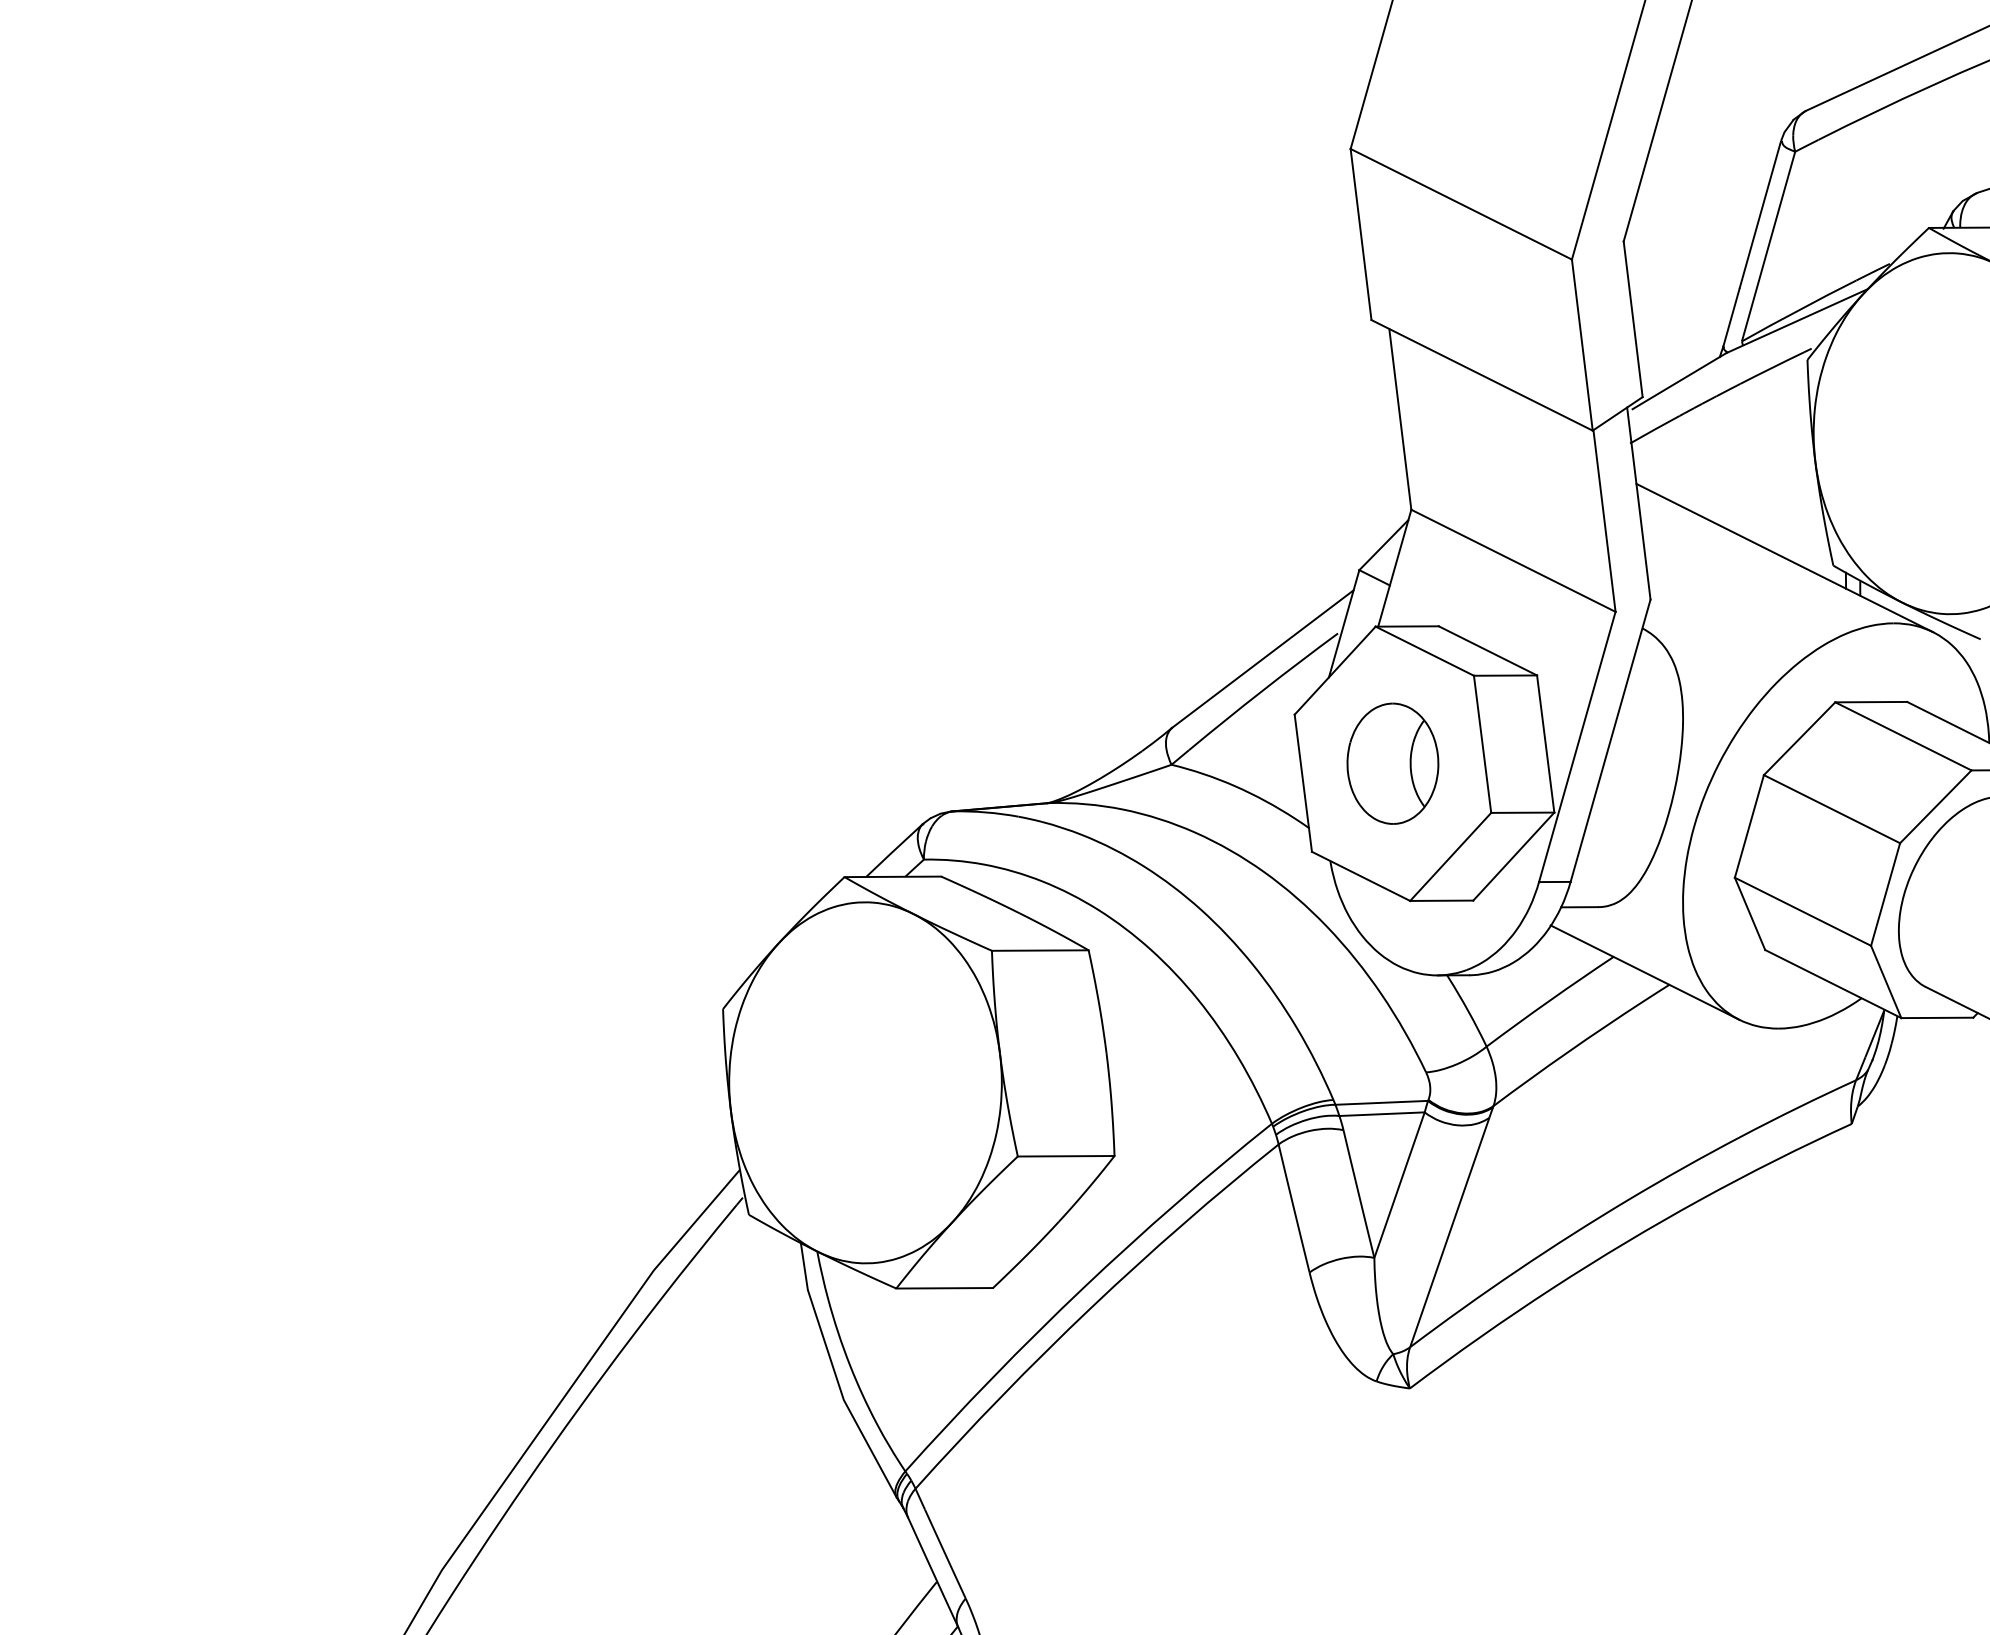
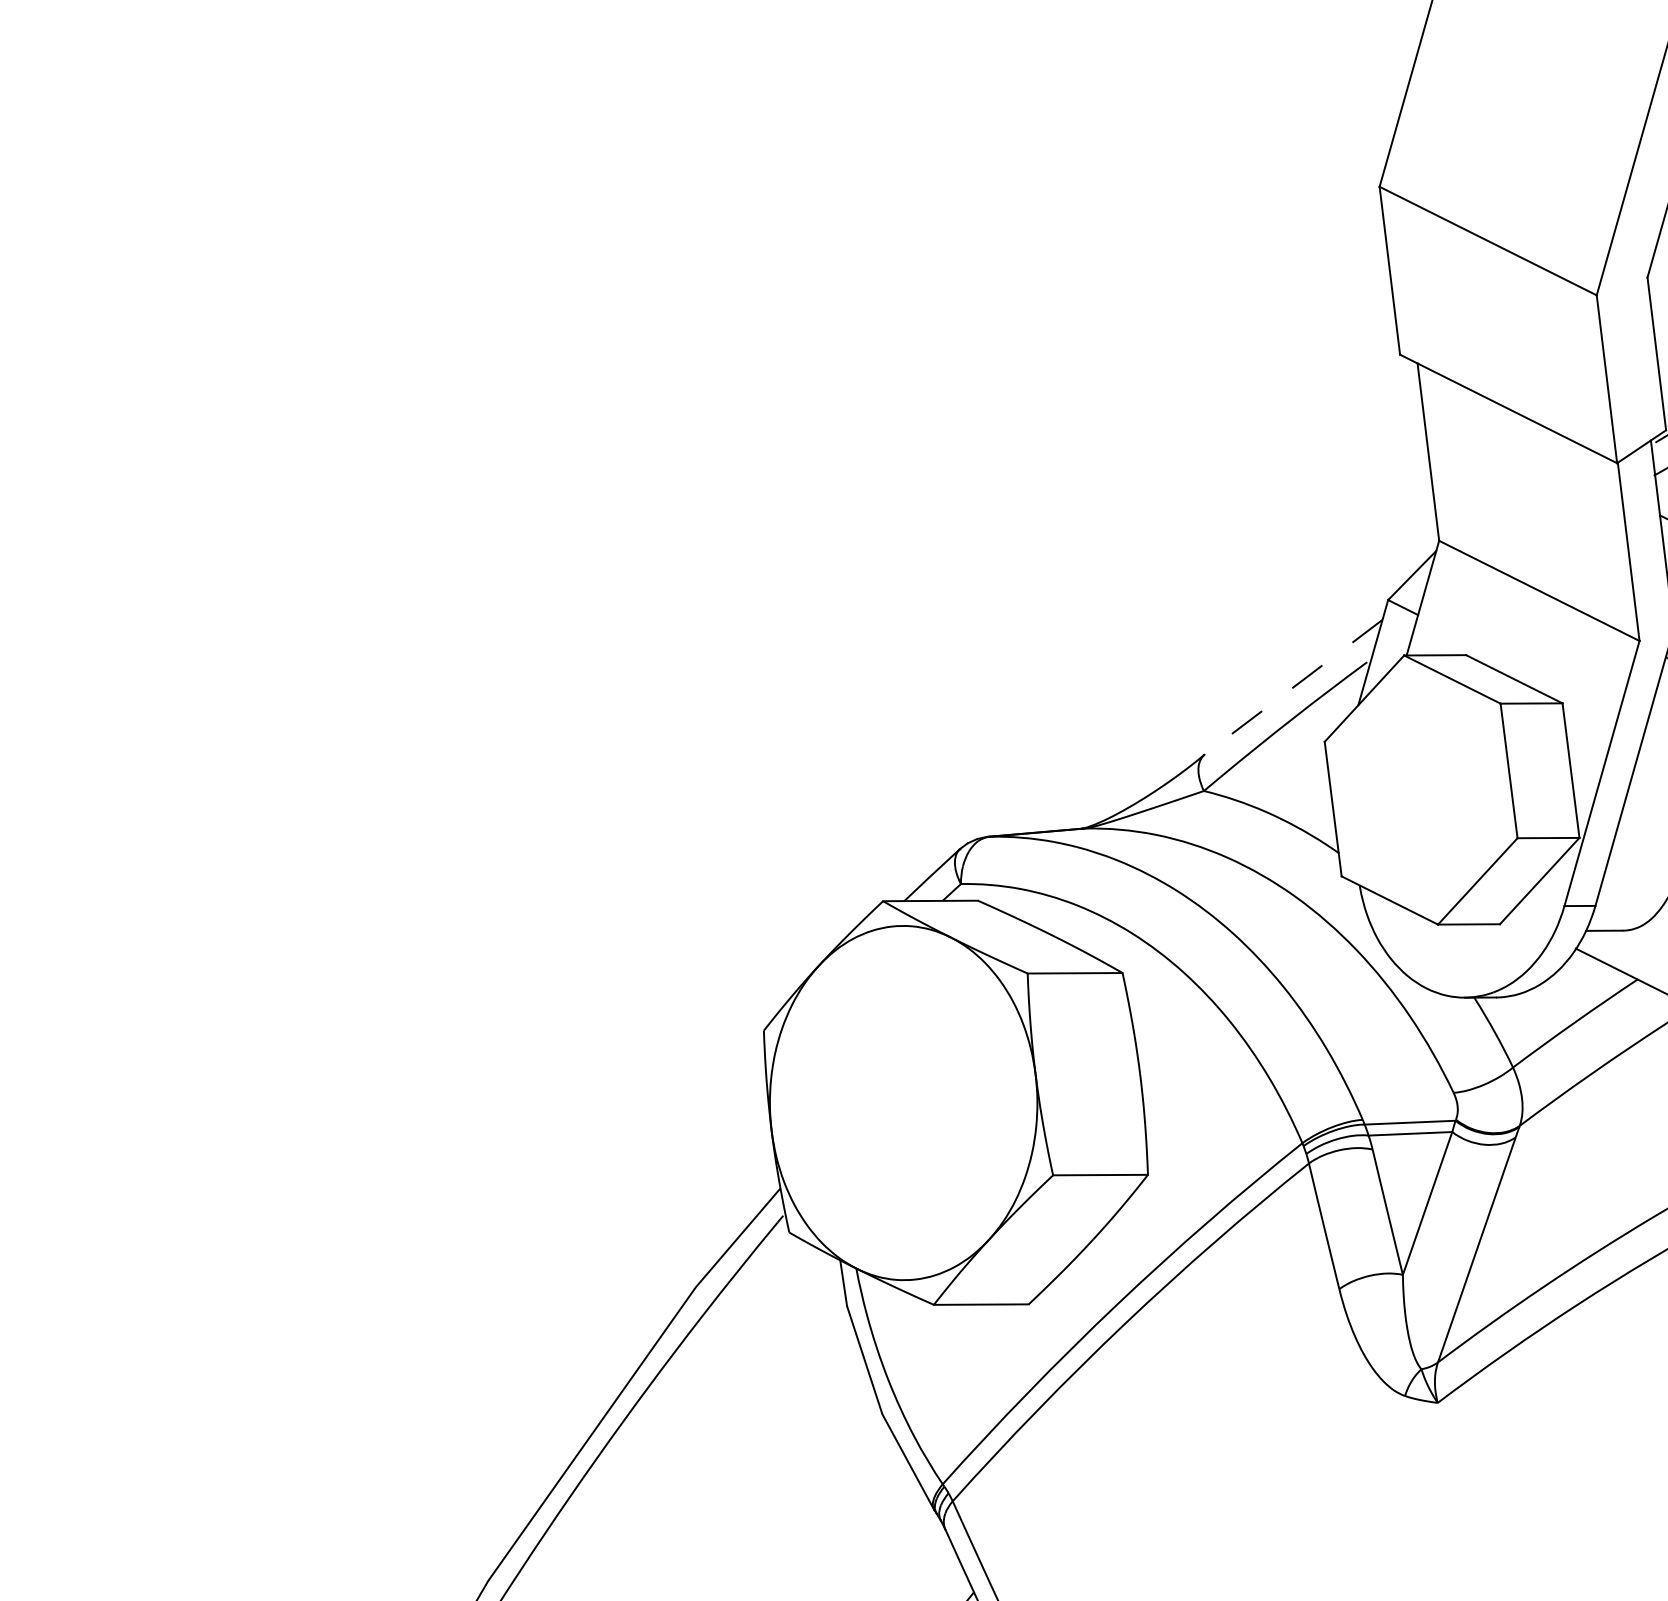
line: (1262, 659) -> (1293, 687), solid -> dashed
part: (1392, 763) -> (1420, 789), removed

